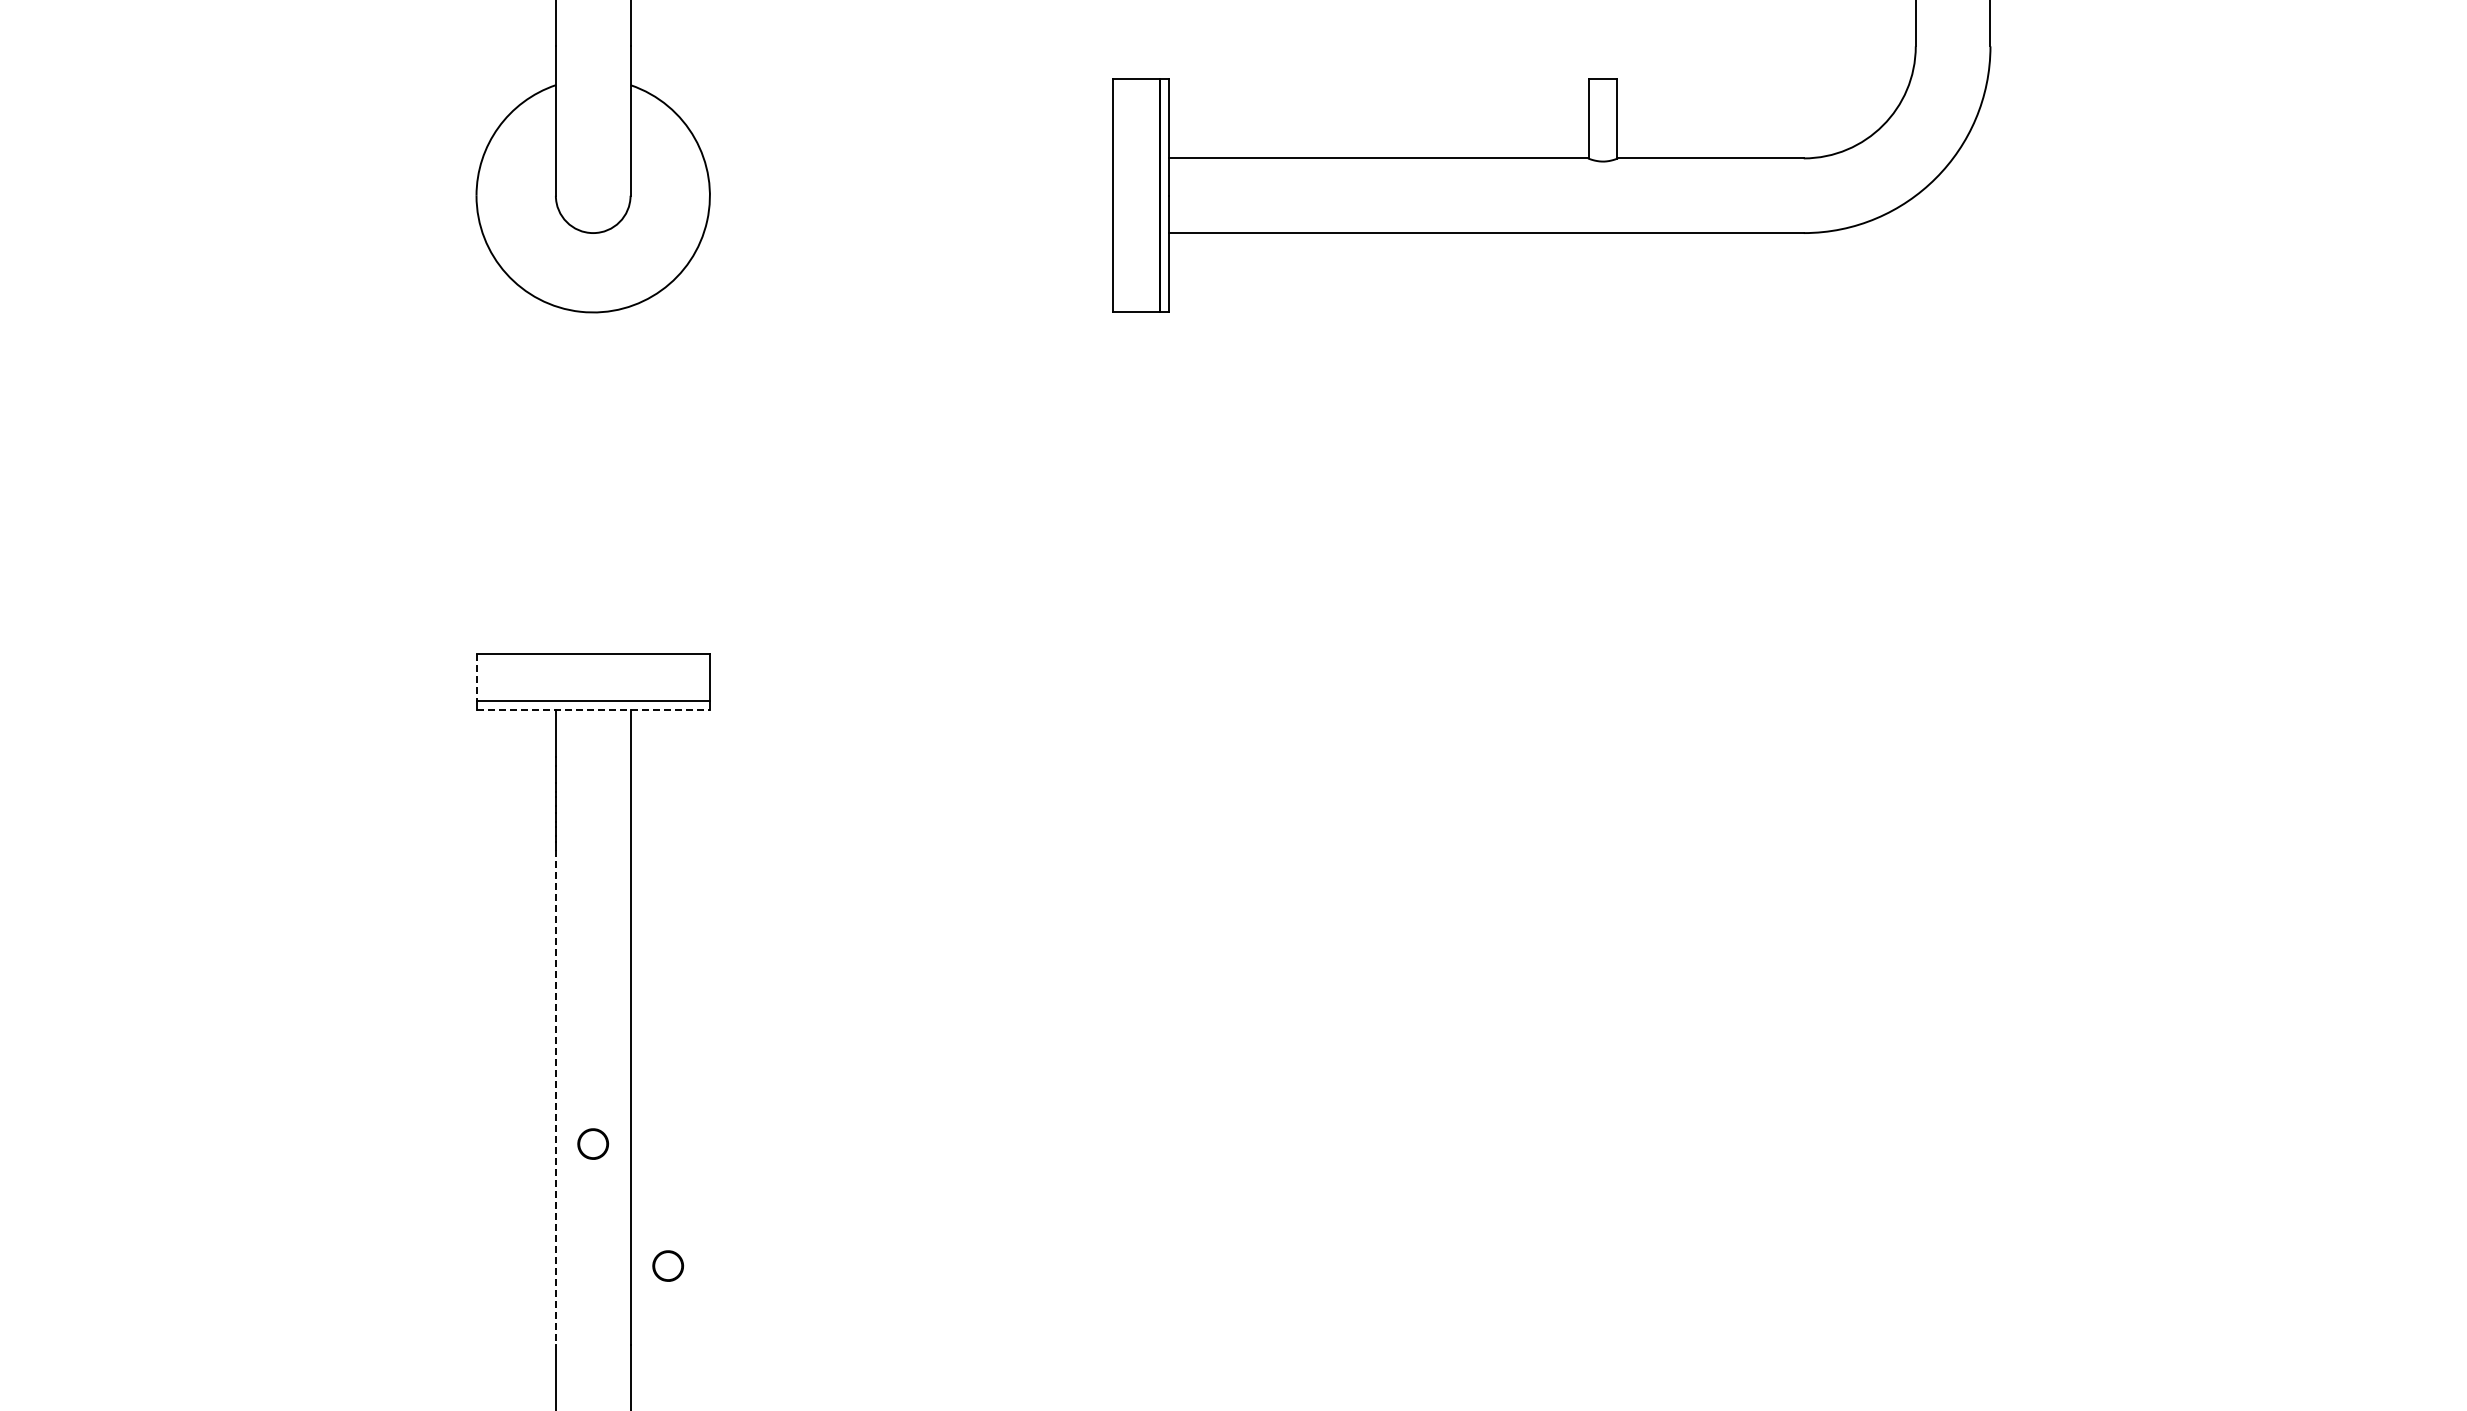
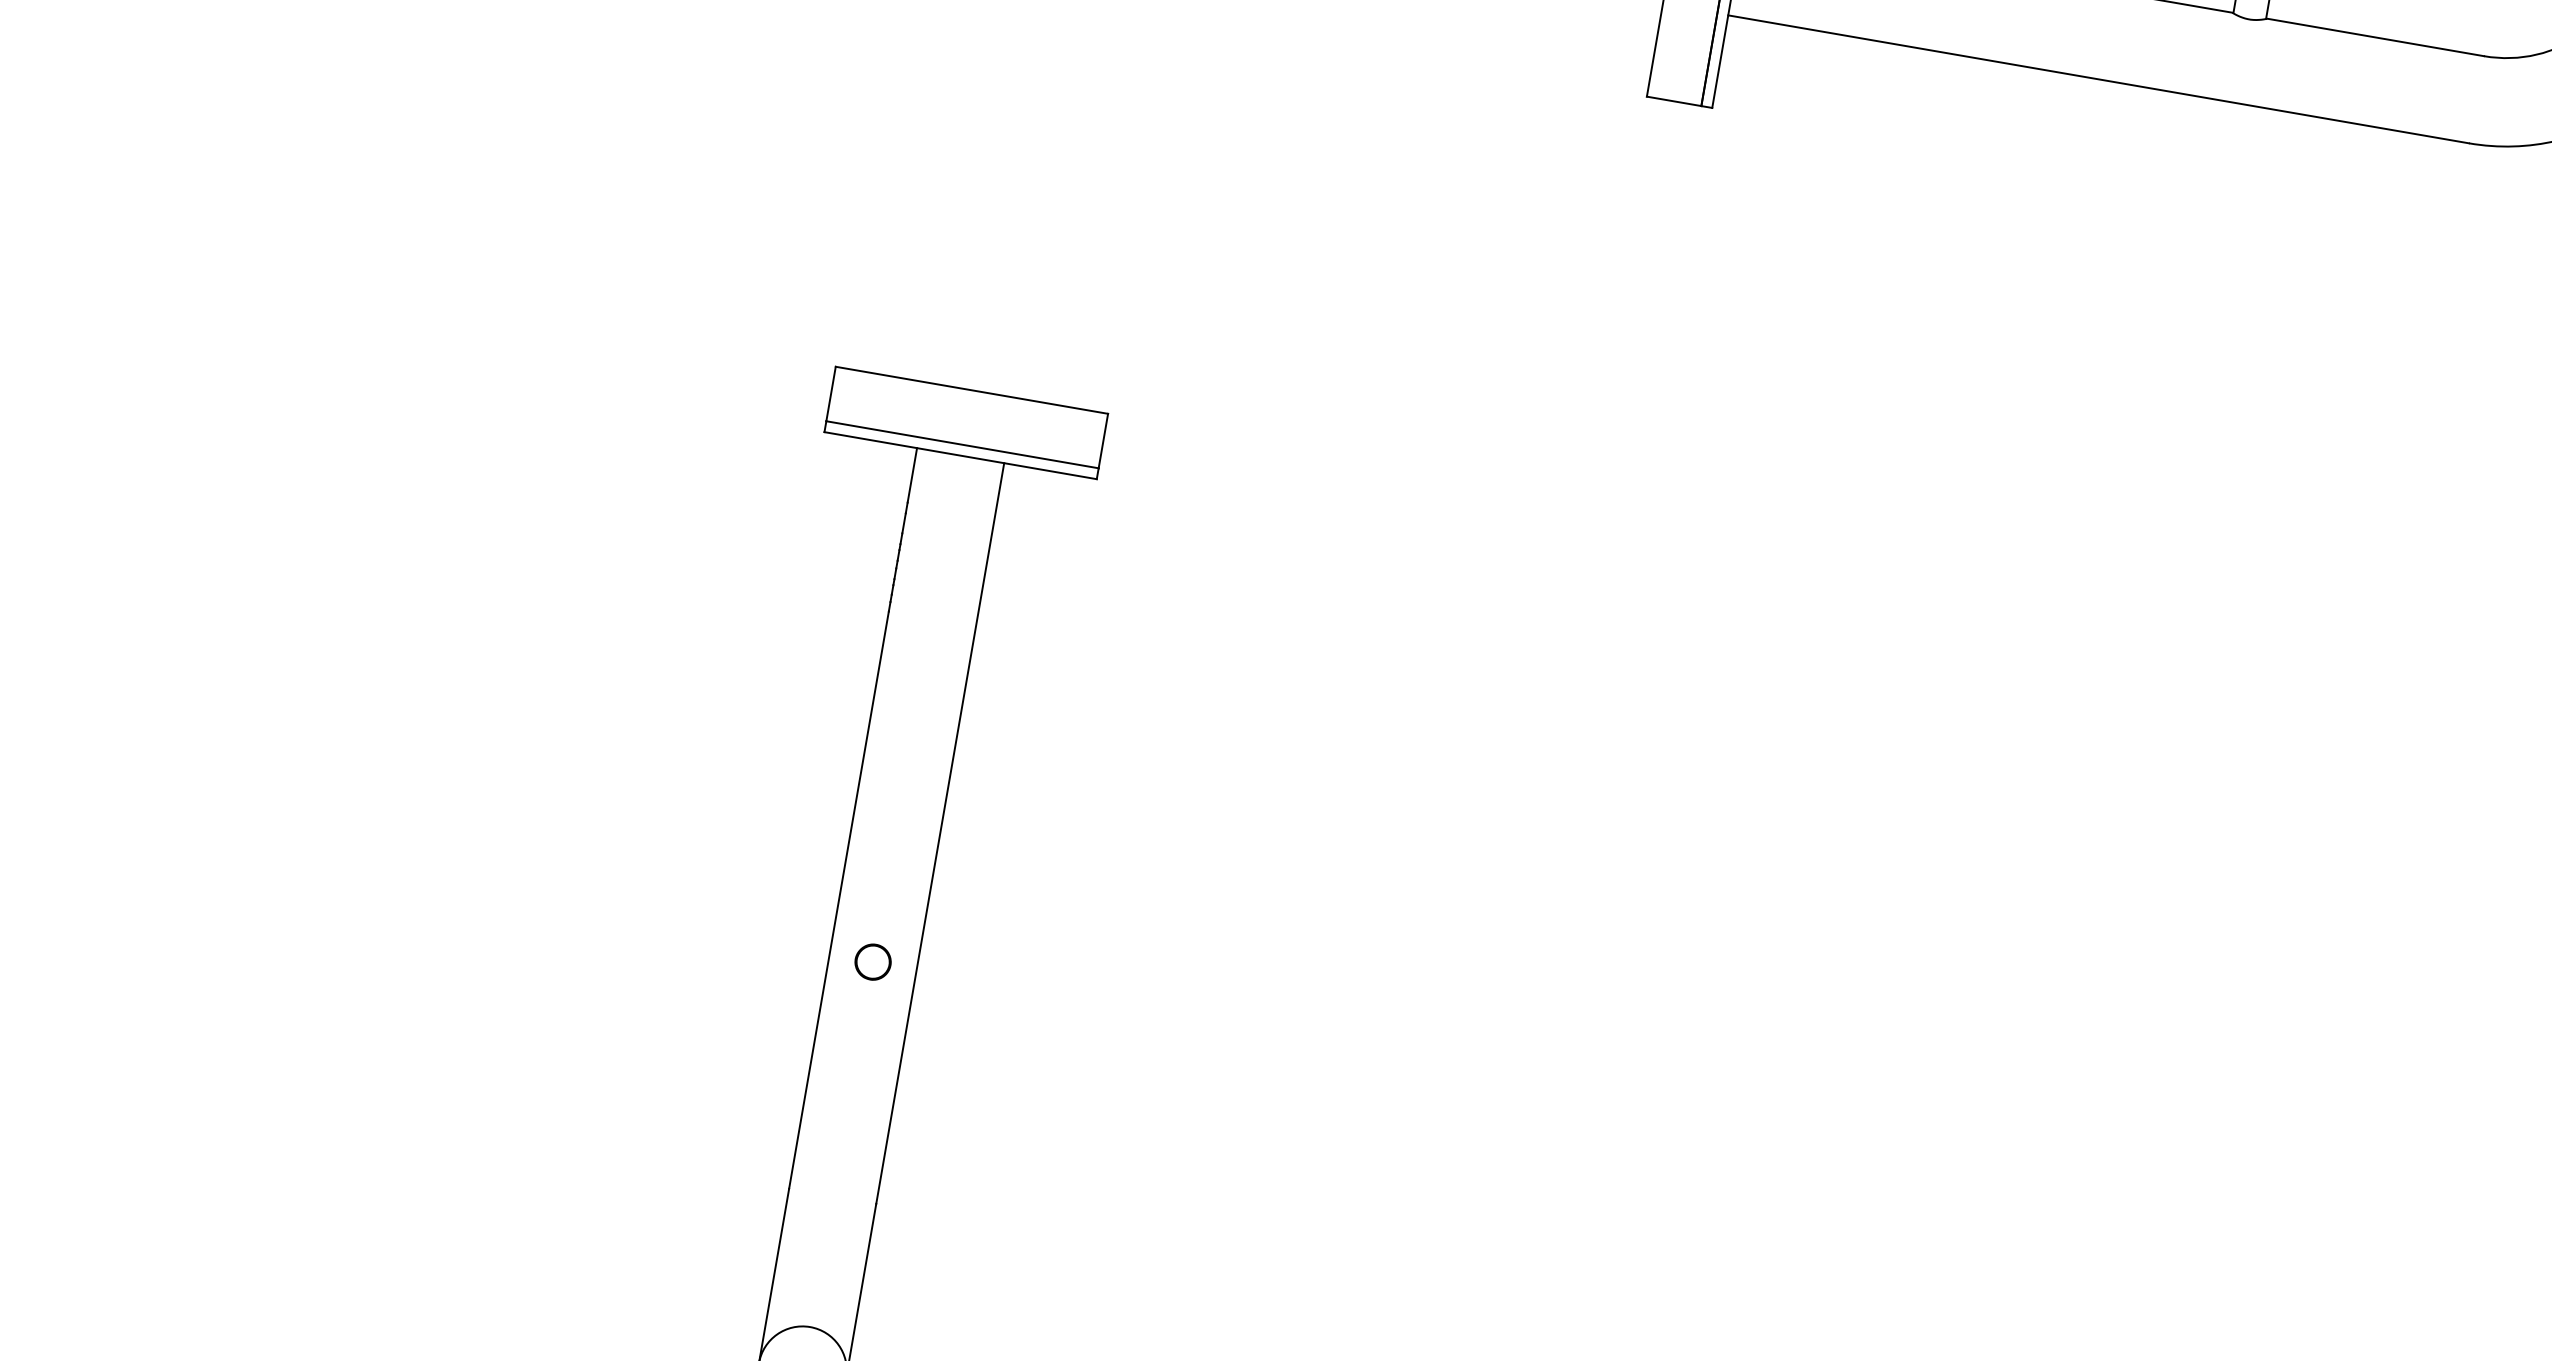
line: (476, 677) -> (830, 394), dashed -> solid
line: (593, 709) -> (961, 455), dashed -> solid
line: (555, 1097) -> (838, 900), dashed -> solid
part: (668, 1265) -> (936, 1118), removed

